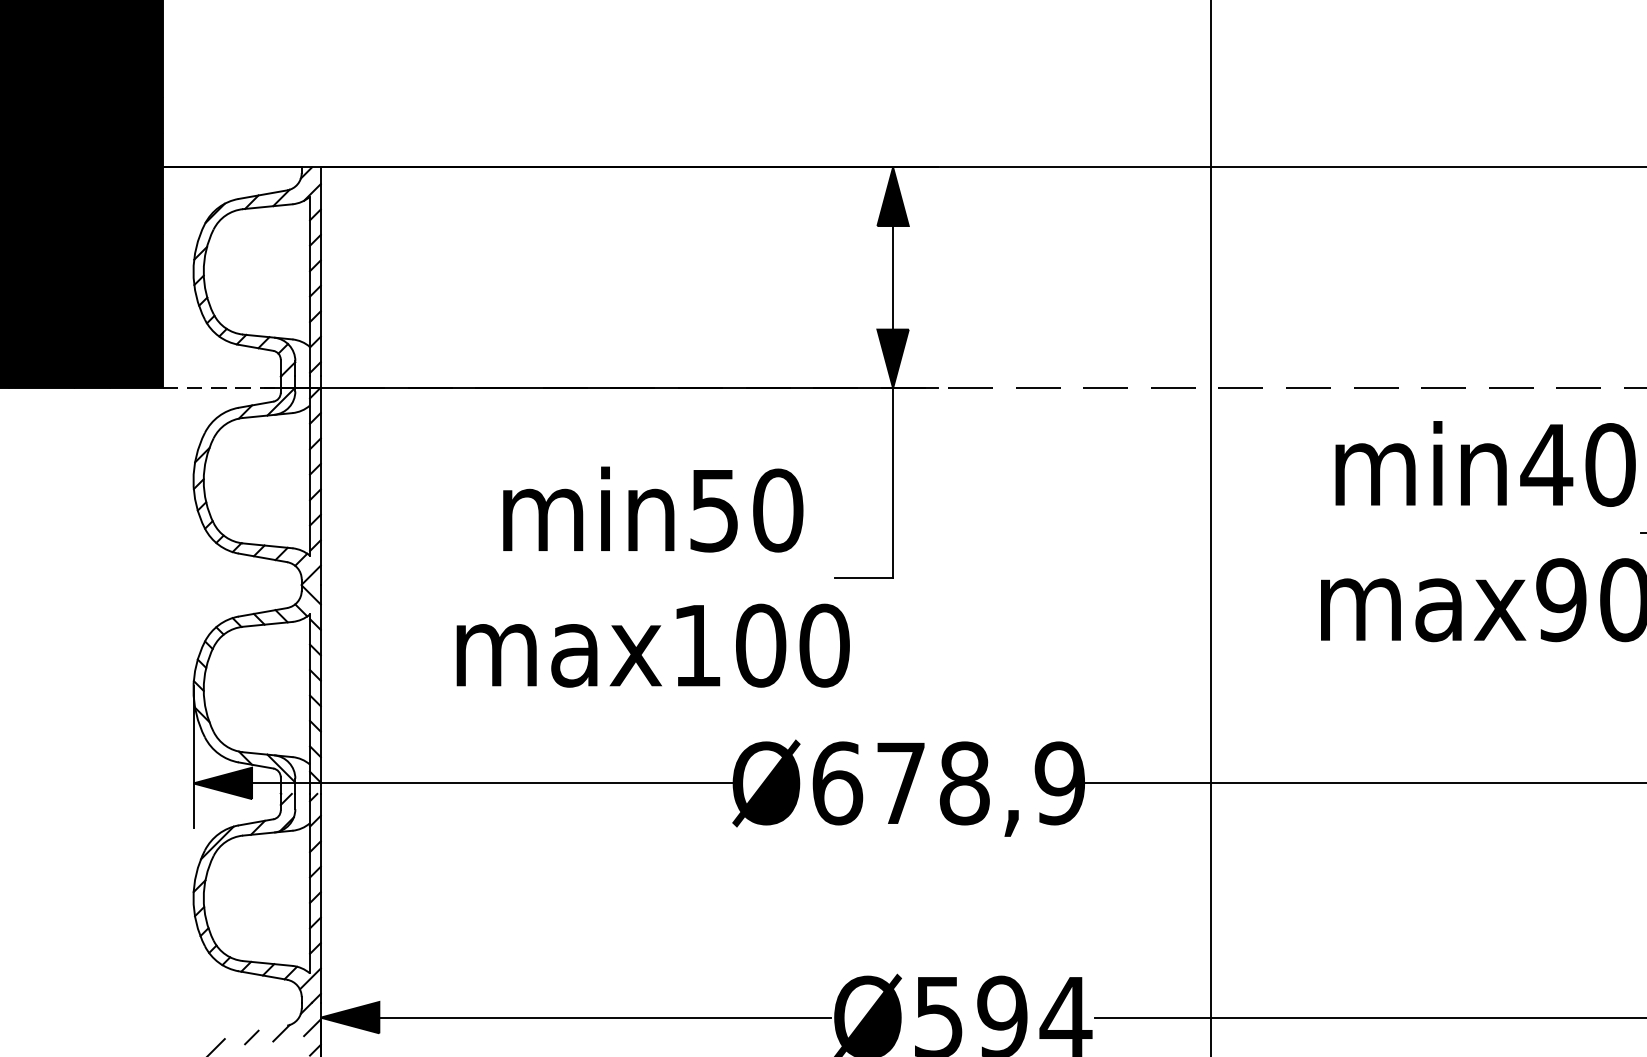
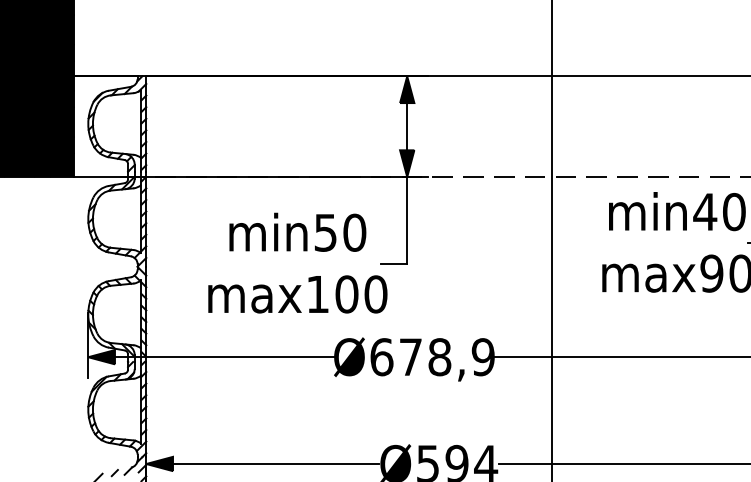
line: (222, 389) -> (101, 177), dashed -> solid

